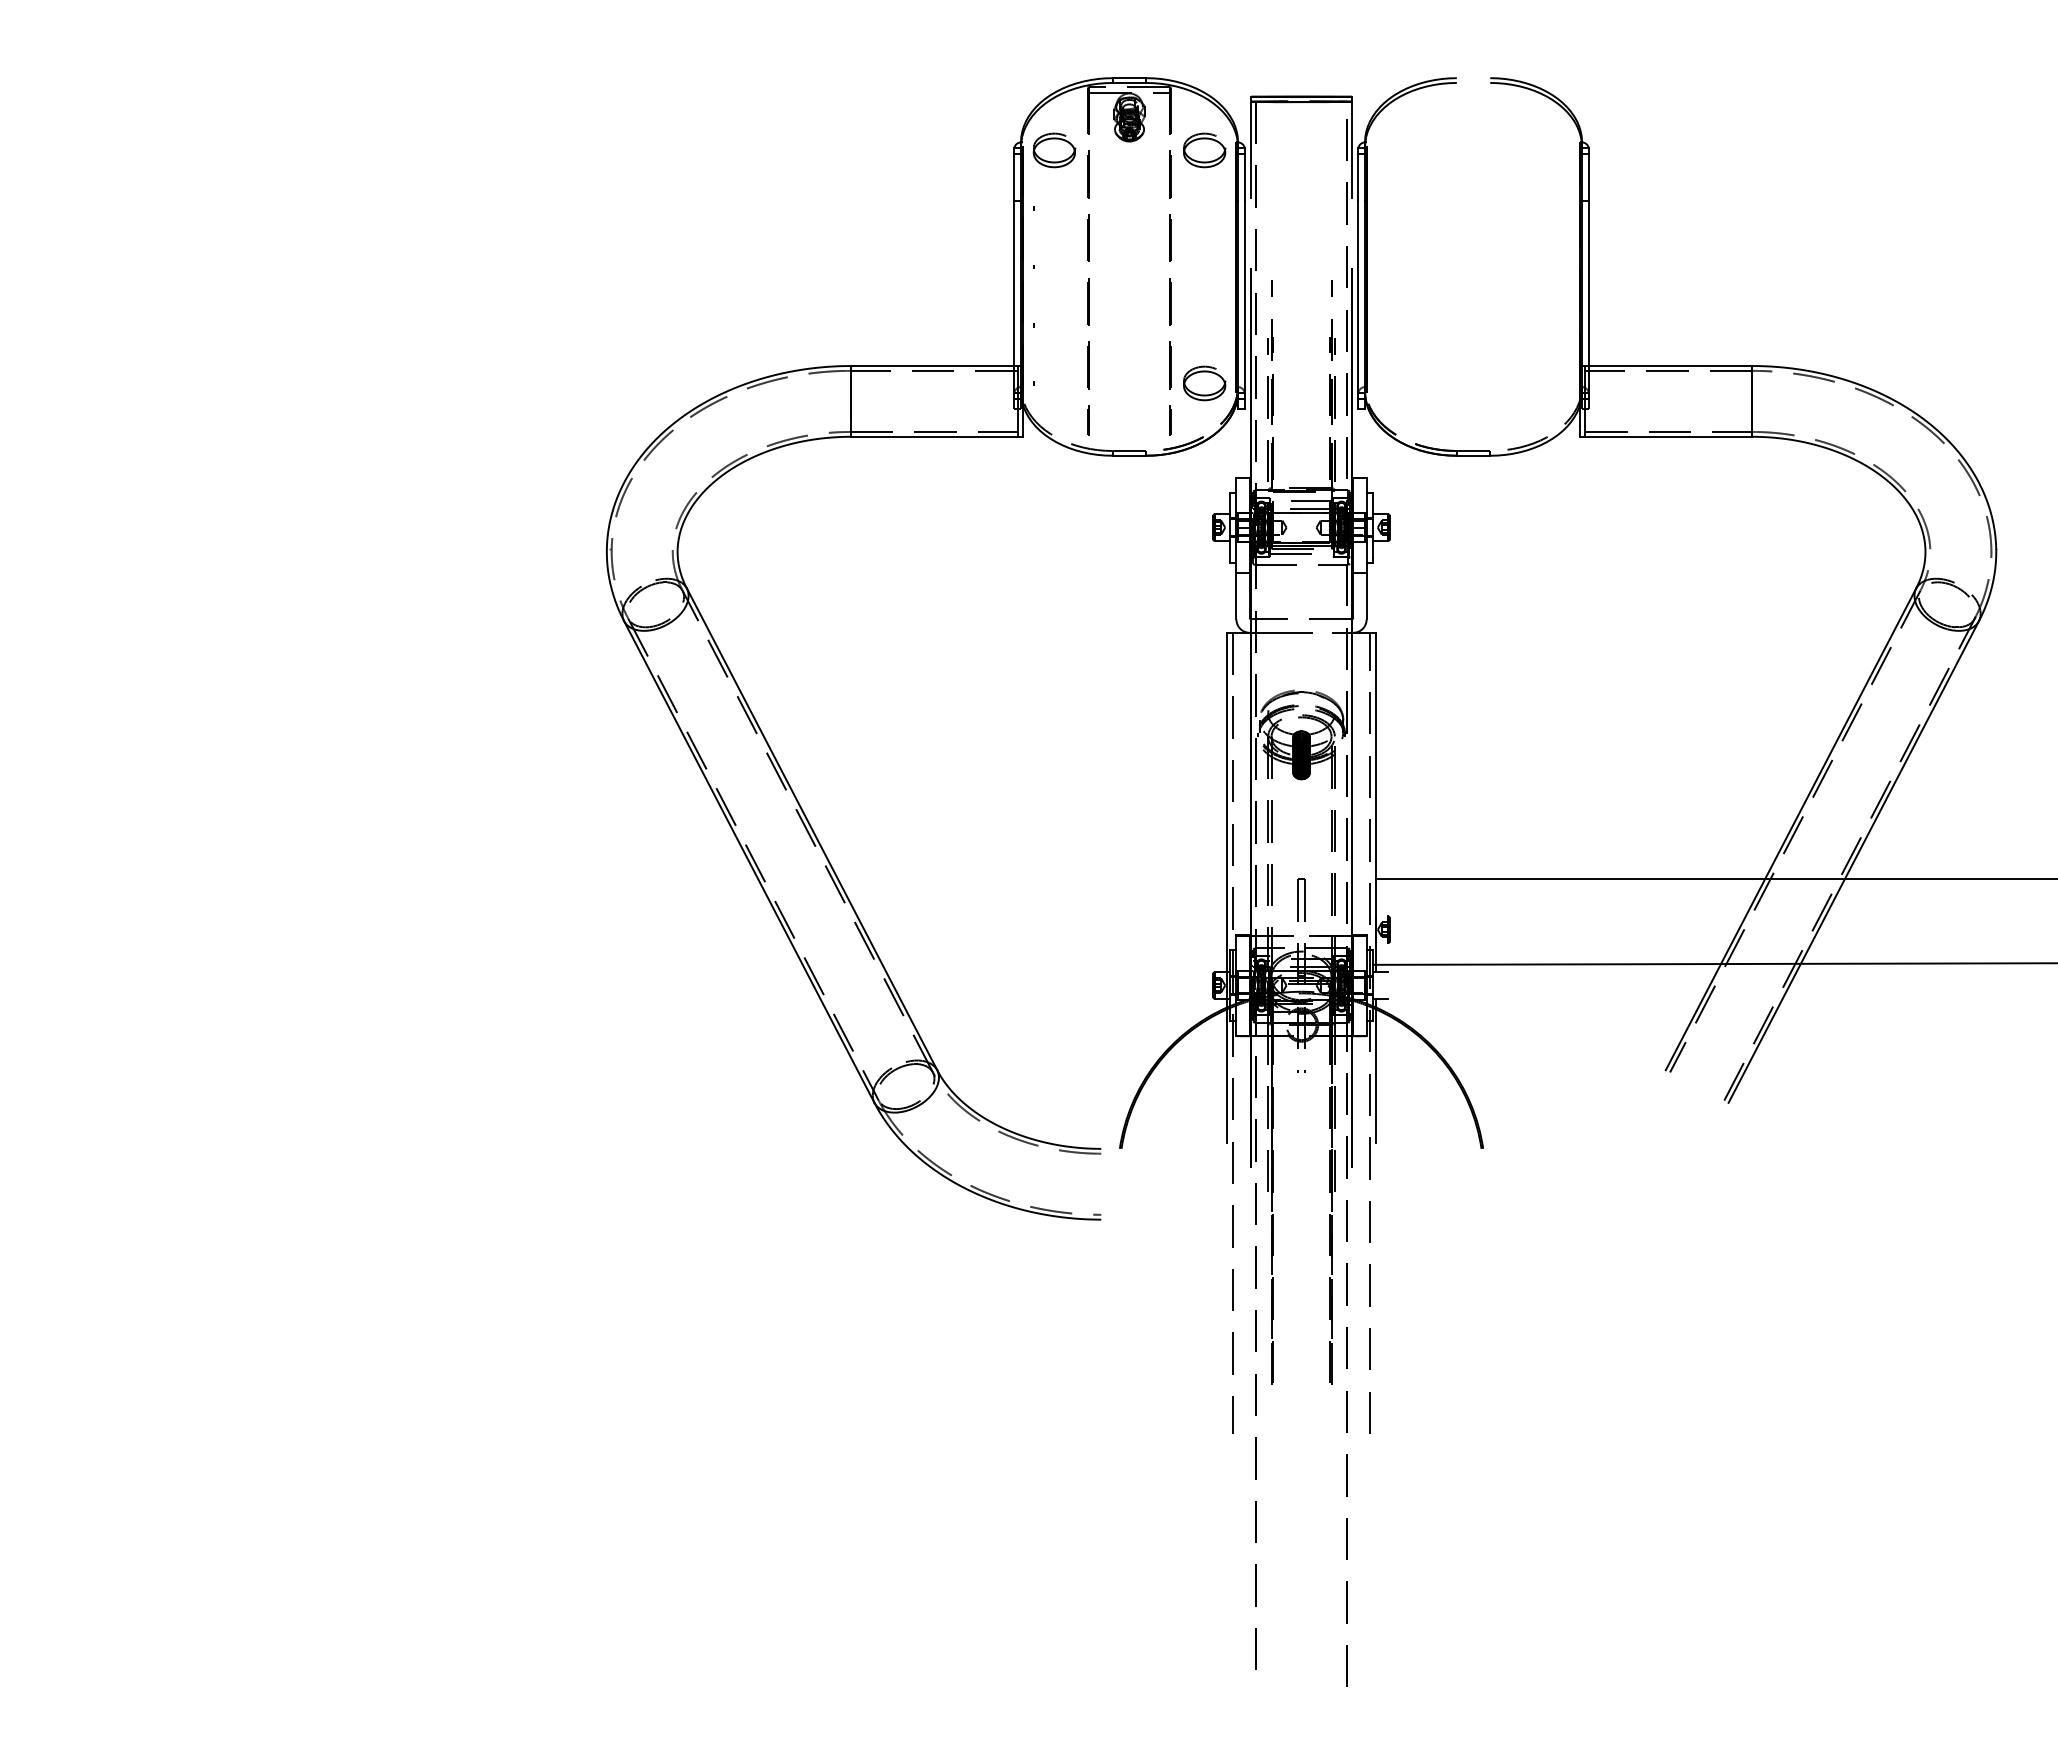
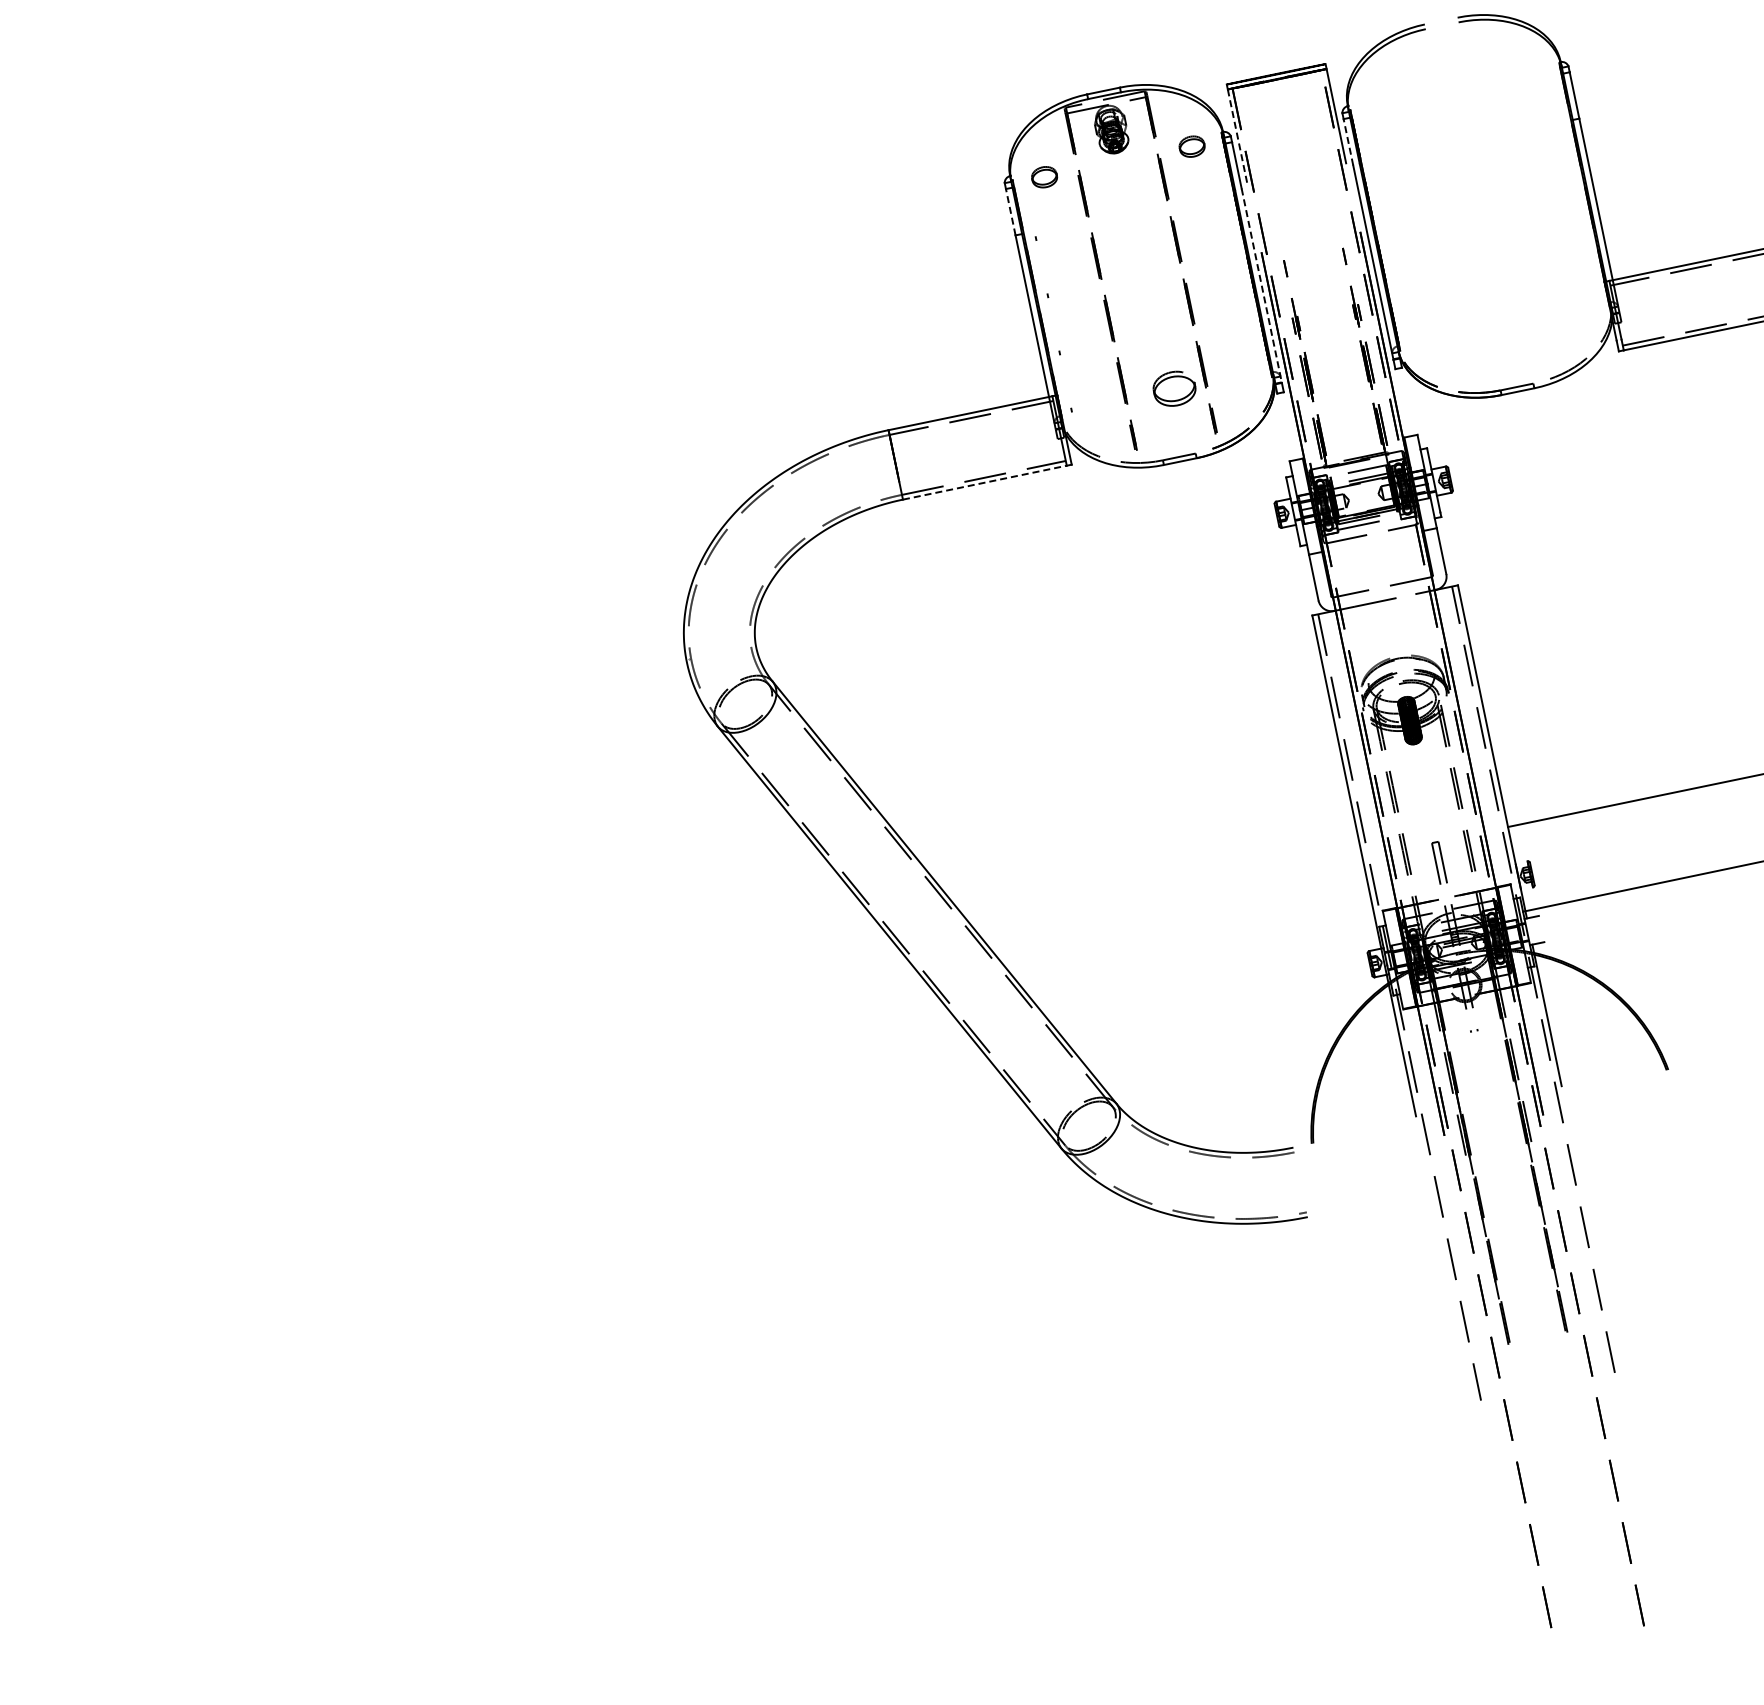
part: (1054, 150) -> (1044, 177), size x0.6
part: (1204, 150) -> (1191, 146), size x0.6
line: (1251, 150) -> (1237, 137), solid -> dashed
line: (1014, 177) -> (1010, 211), solid -> dashed
line: (1358, 177) -> (1348, 141), solid -> dashed
line: (1244, 300) -> (1261, 285), solid -> dashed
part: (1204, 383) -> (1174, 388), moved
line: (934, 436) -> (984, 482), solid -> dashed

